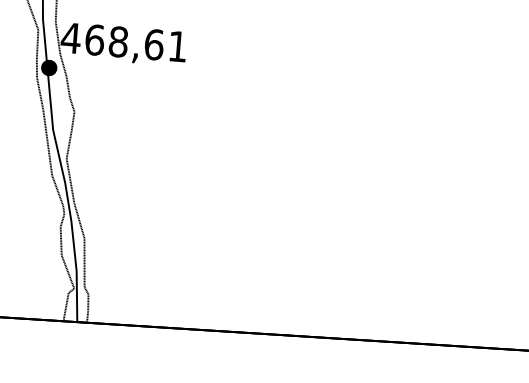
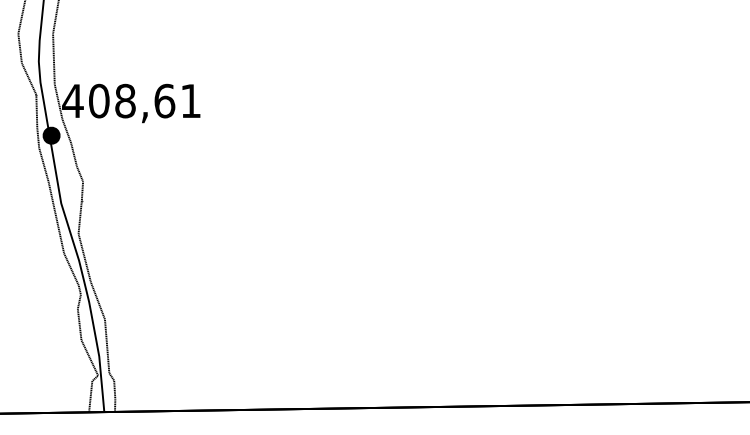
text: (95, 39) -> (99, 100), 468,61 -> 408,61

